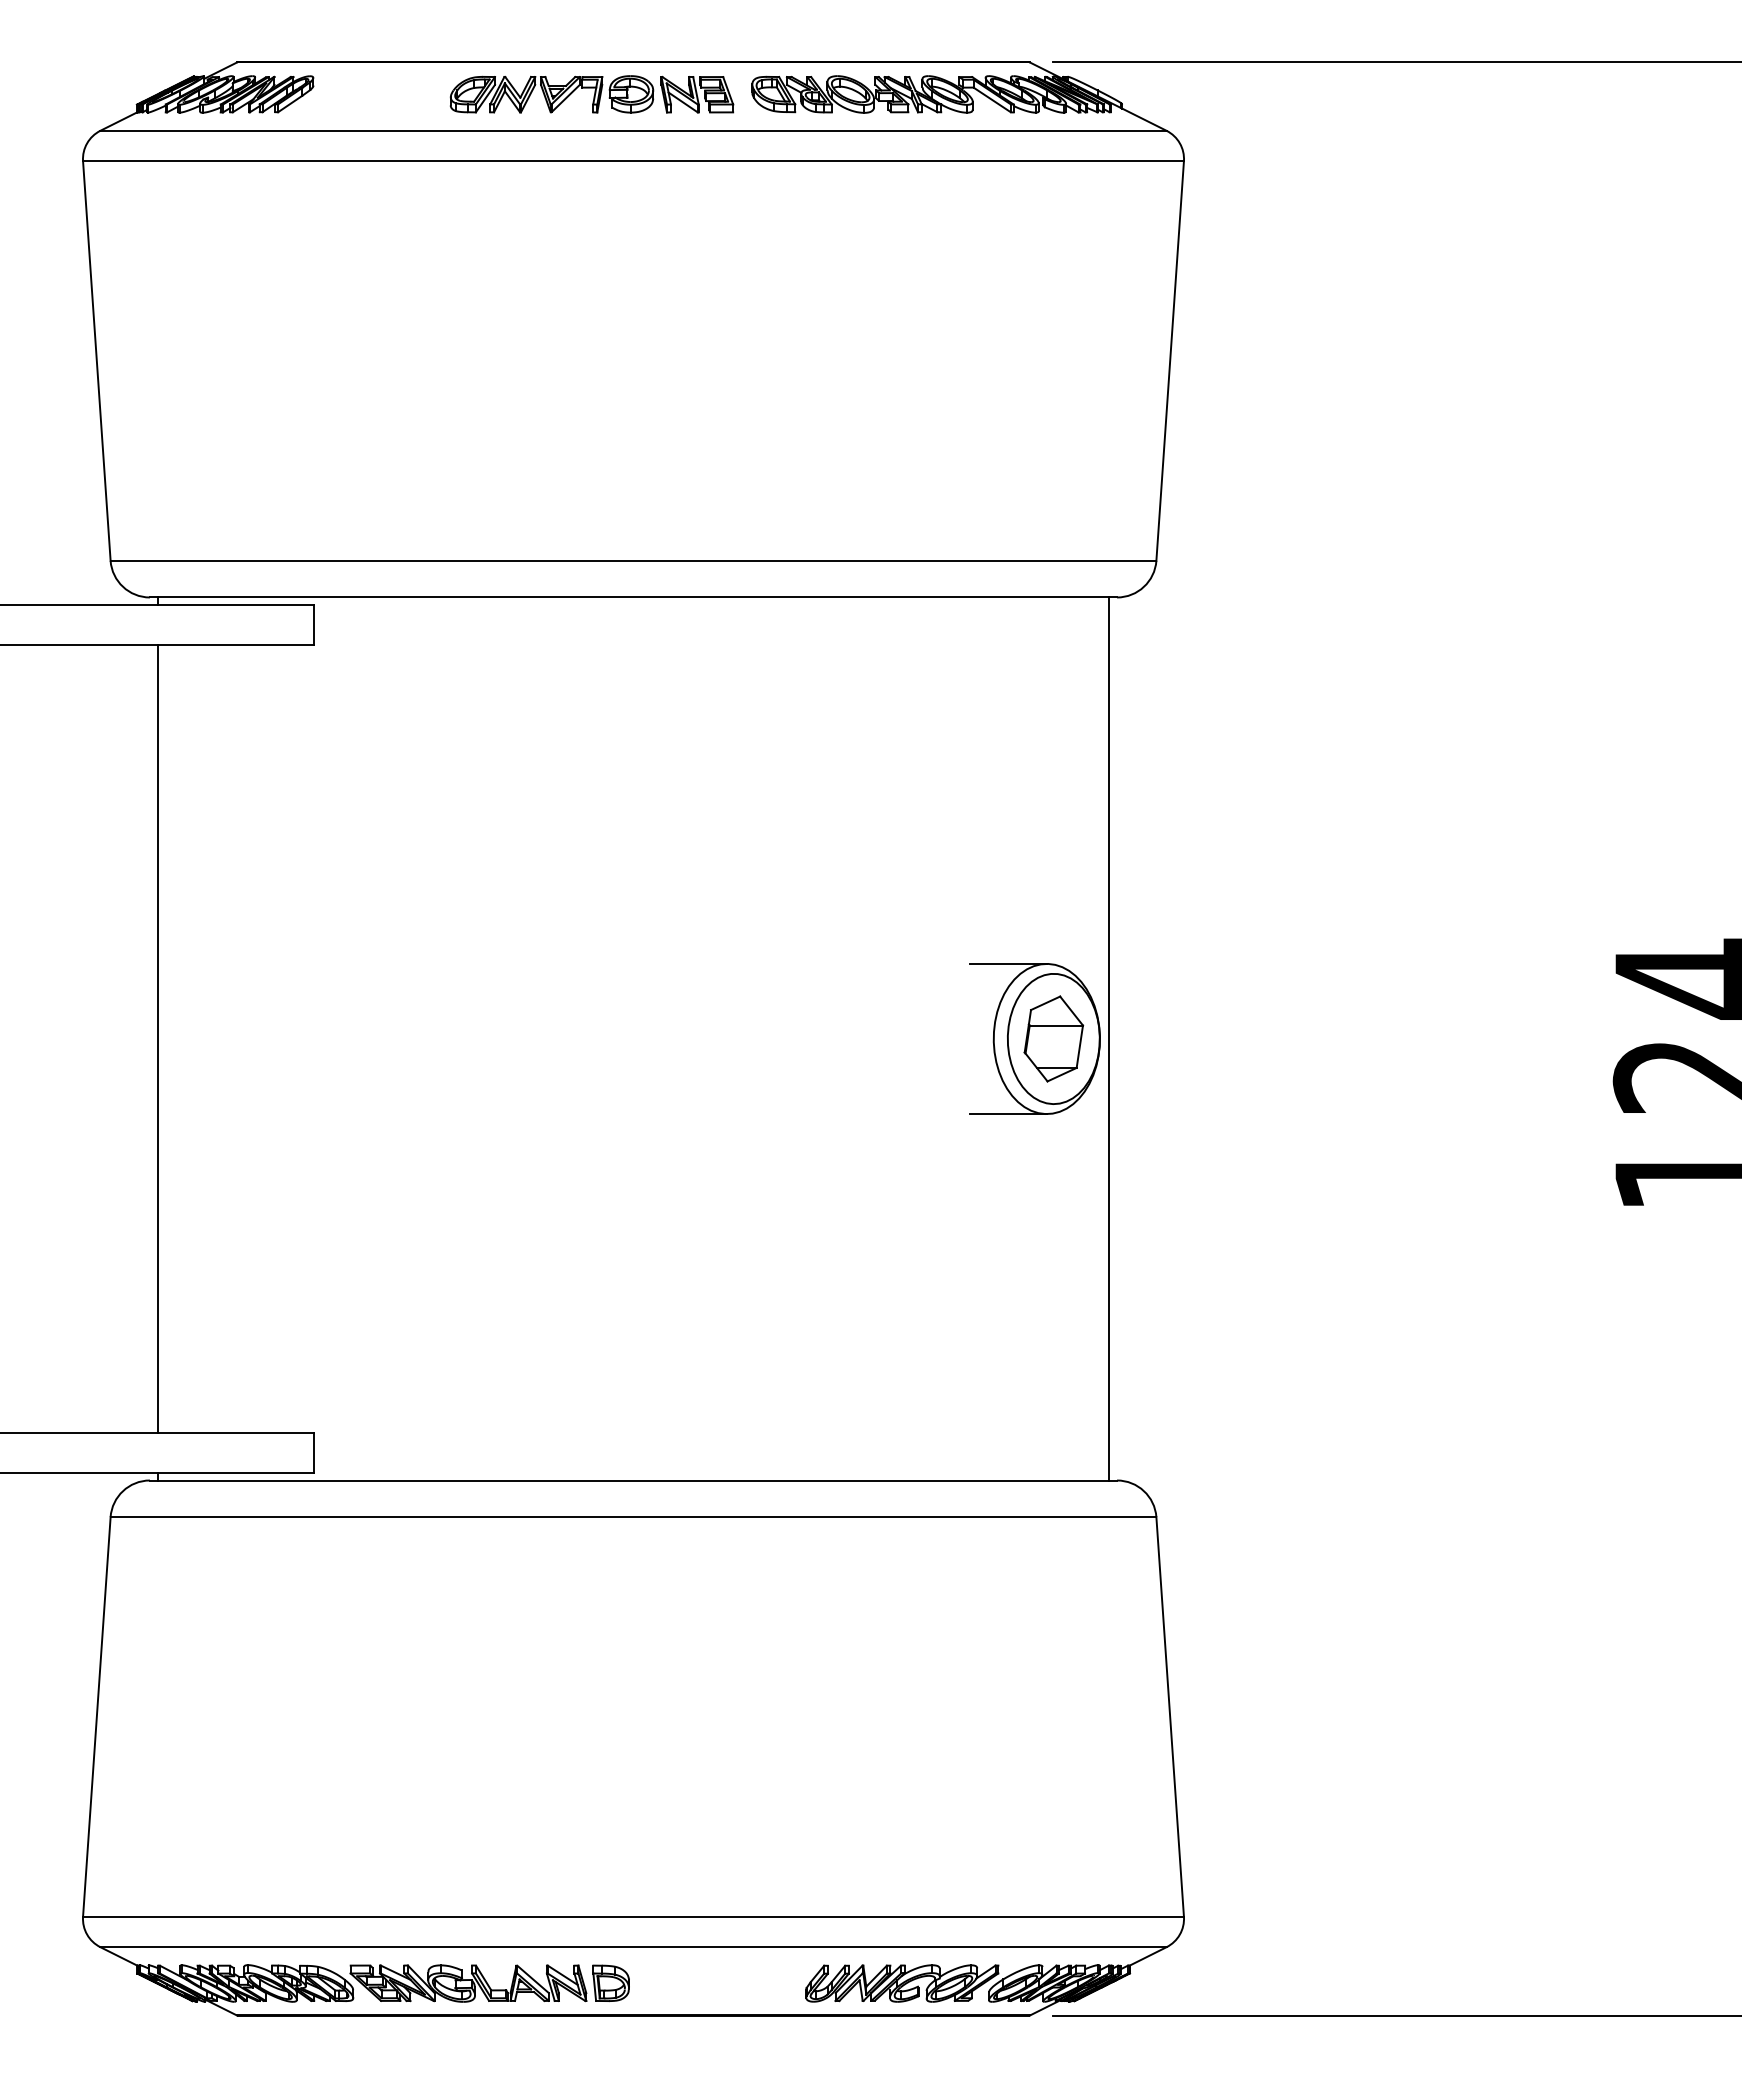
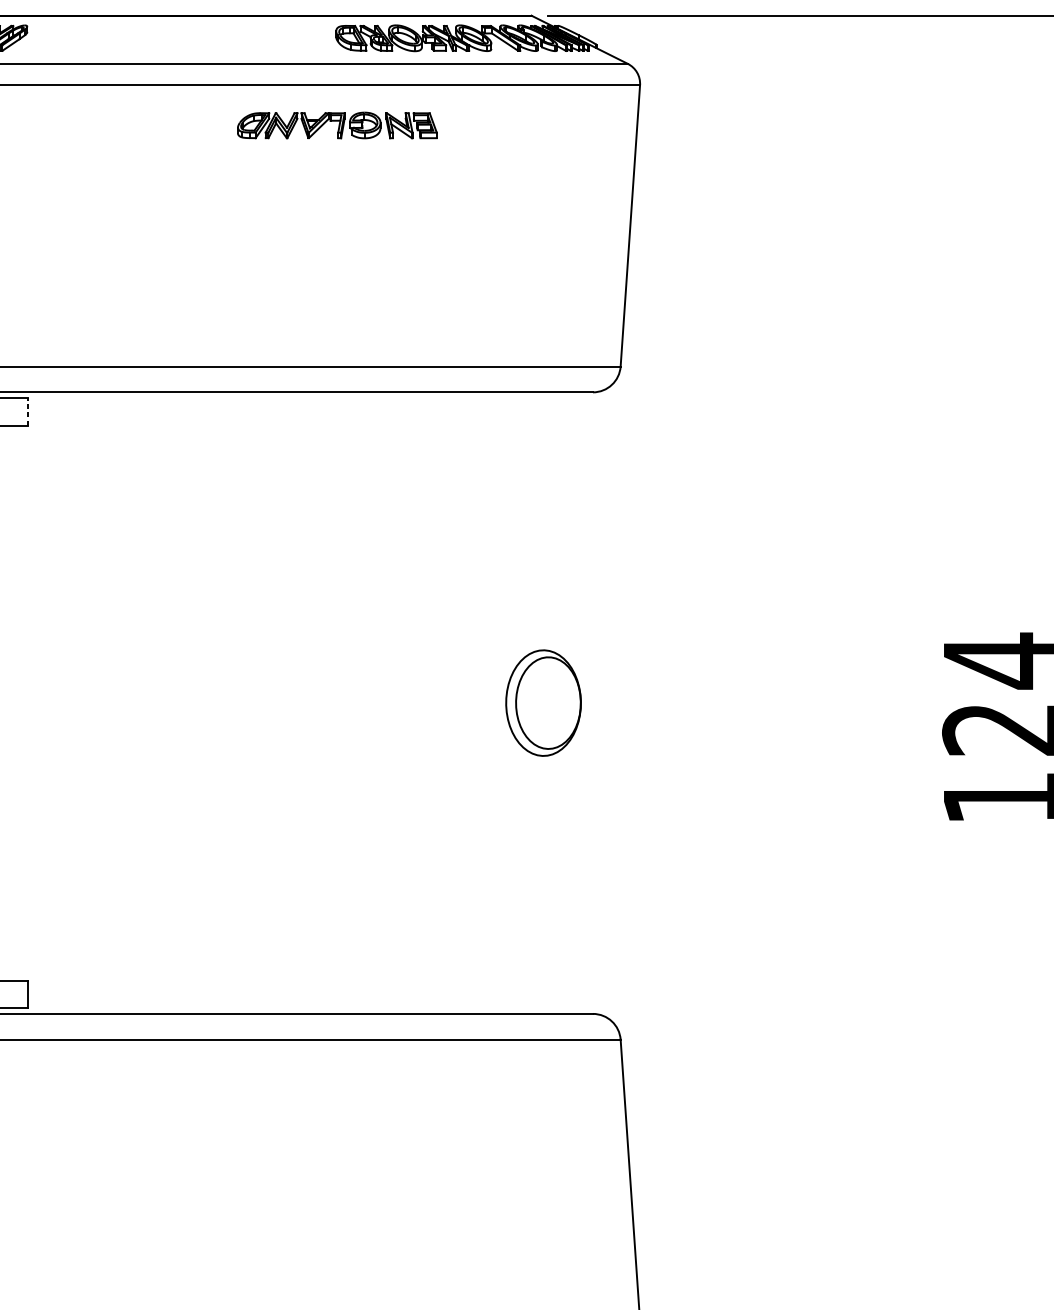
part: (591, 94) -> (337, 125), moved
line: (313, 625) -> (27, 412), solid -> dashed
line: (1007, 963) -> (515, 650), removed
part: (1053, 1038) -> (548, 702), removed
line: (1109, 1038) -> (587, 702), removed
line: (1007, 1114) -> (515, 756), removed

